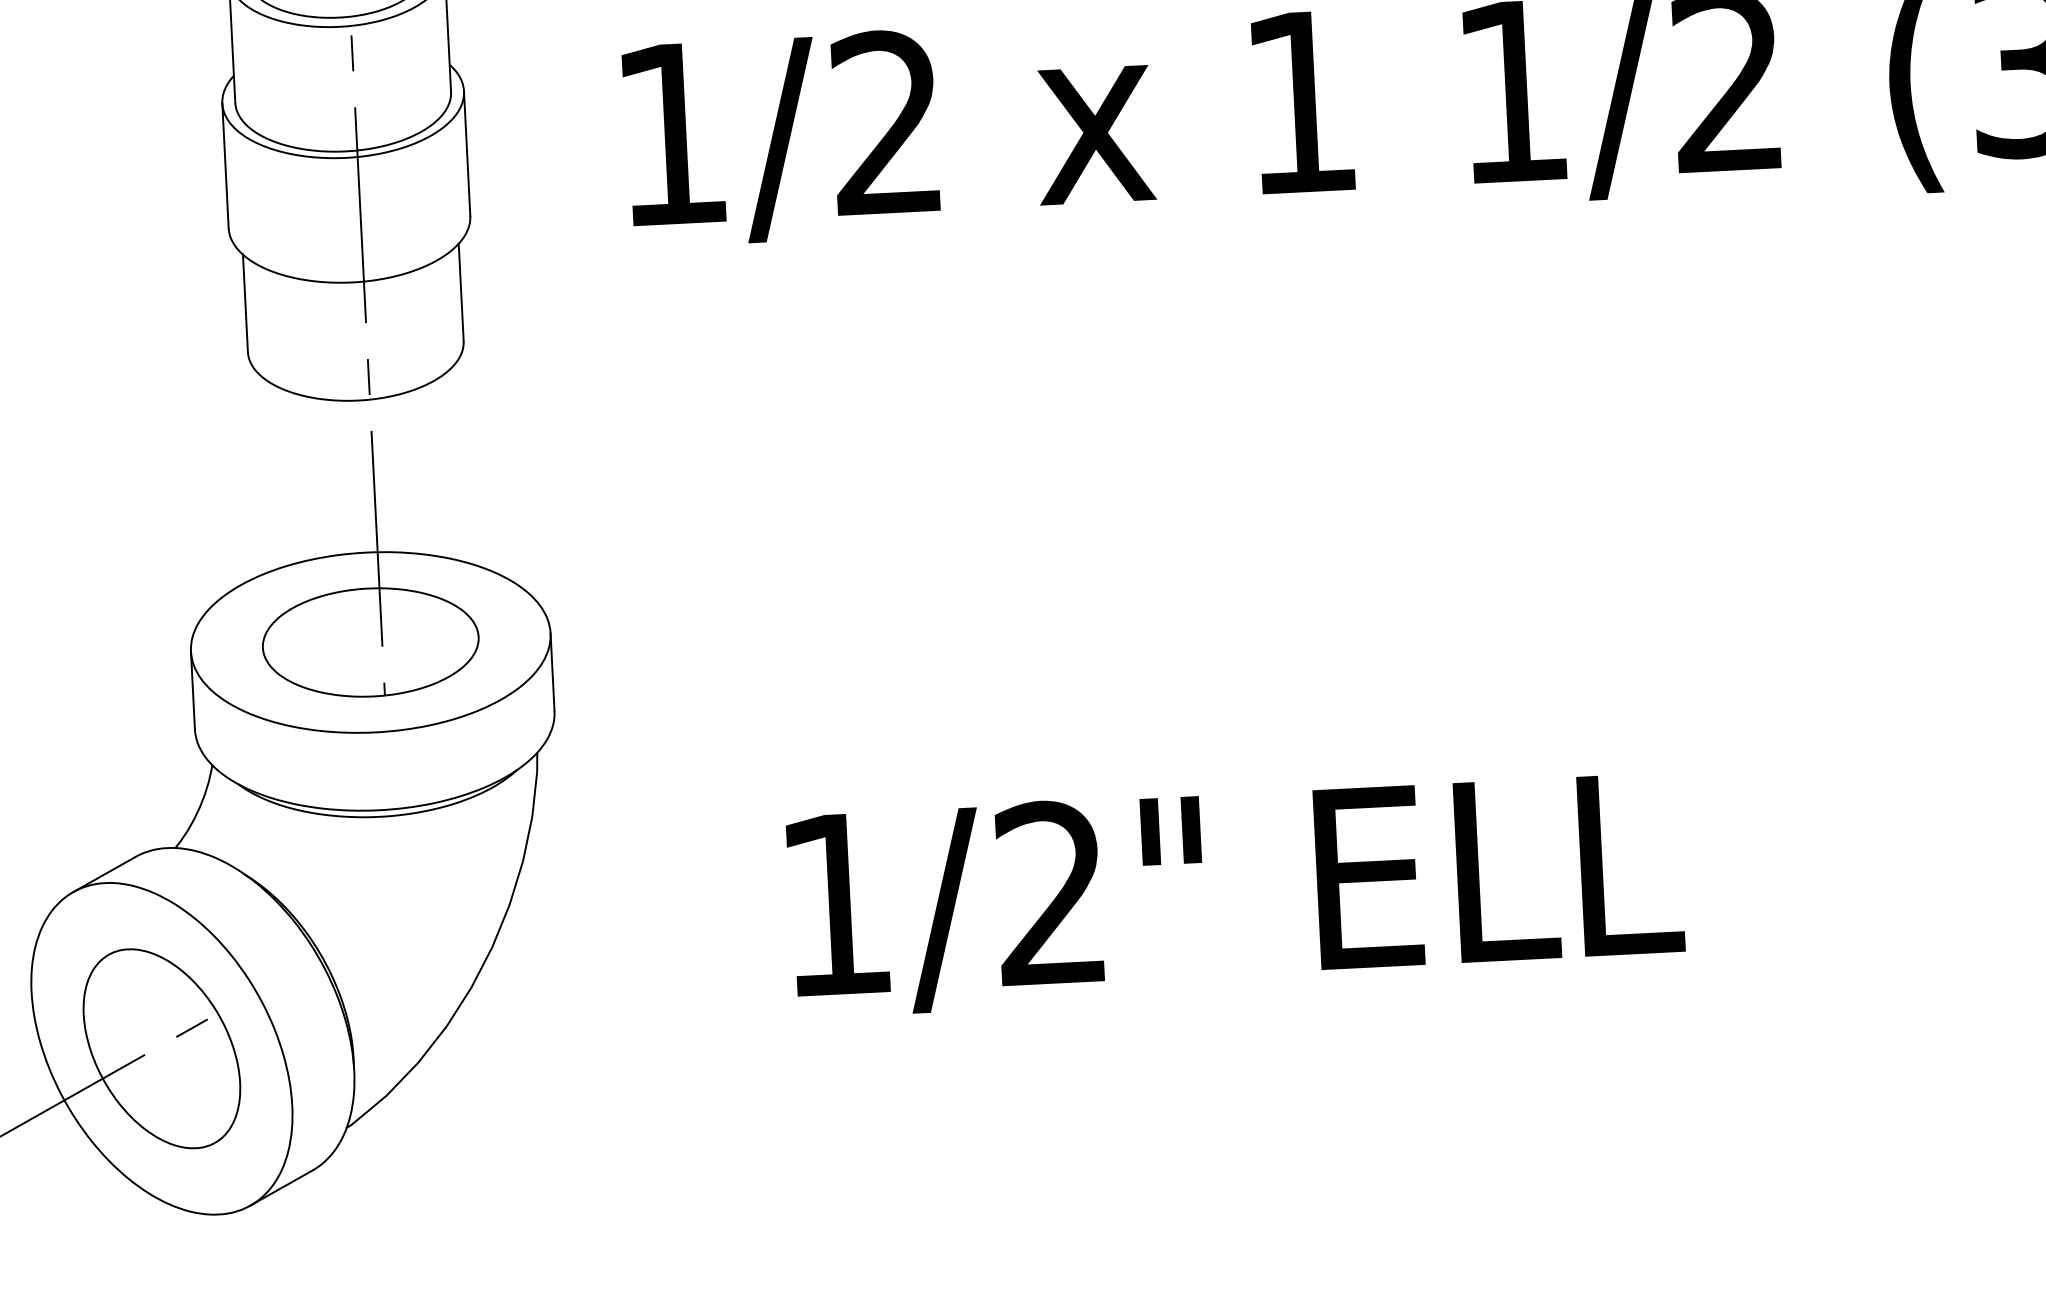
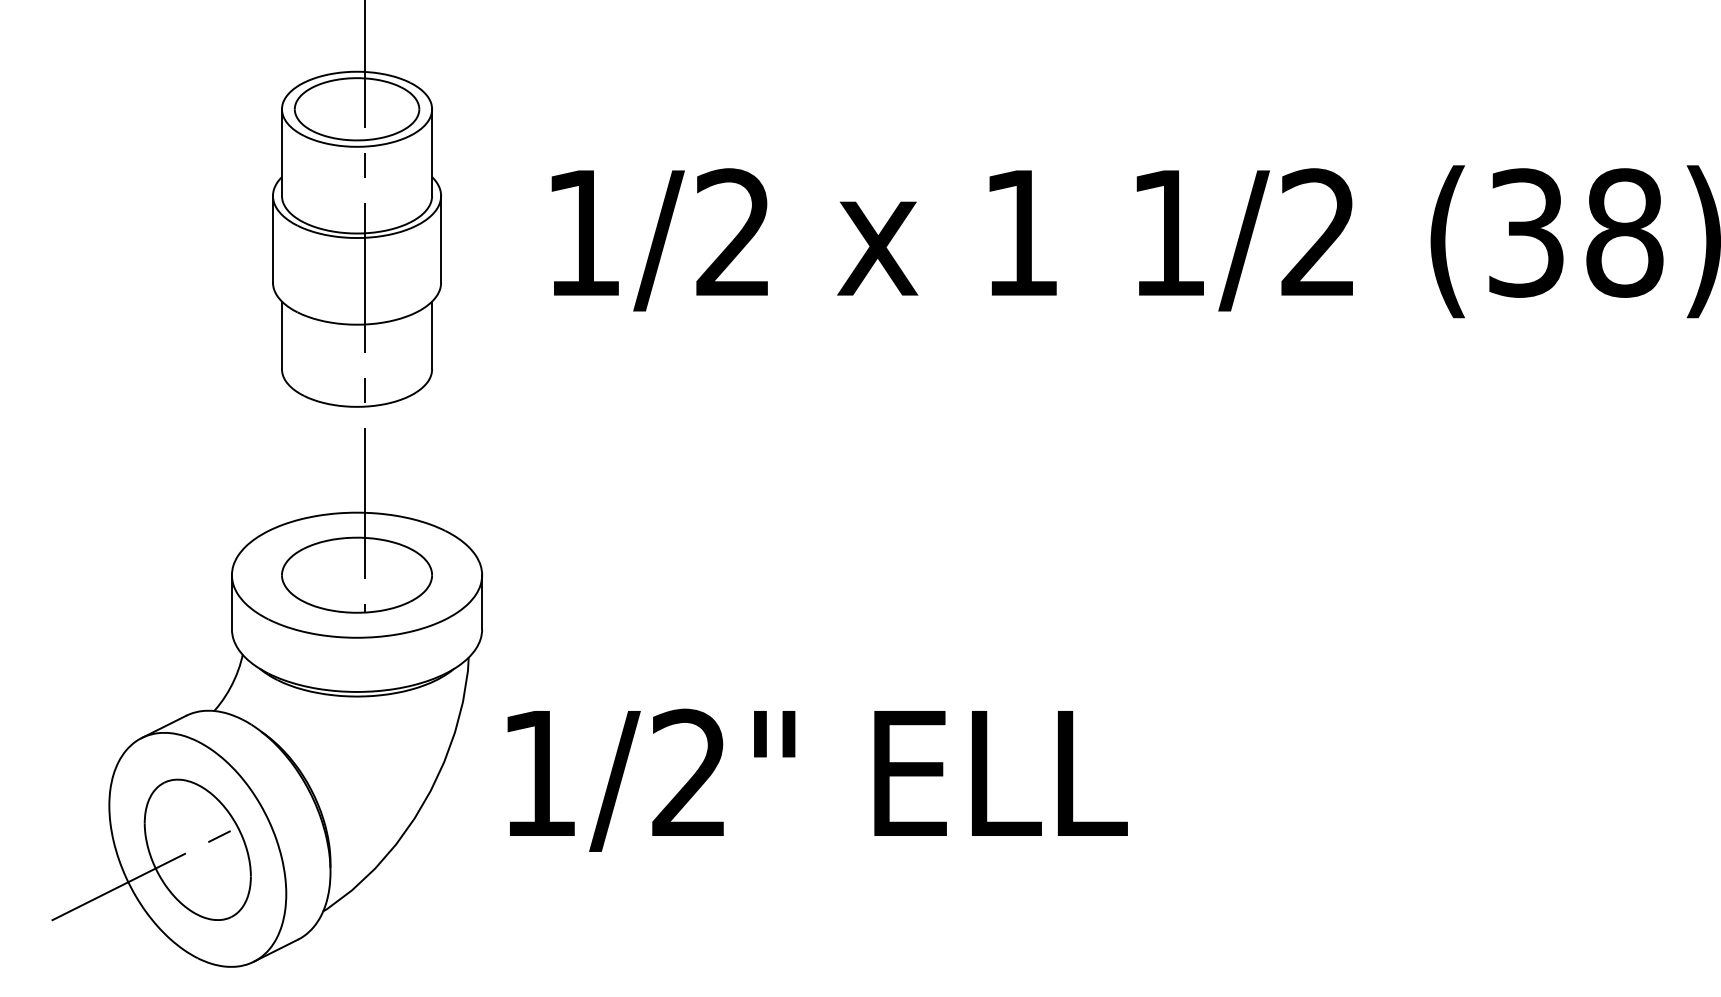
text: (1235, 893) -> (817, 779), moved

